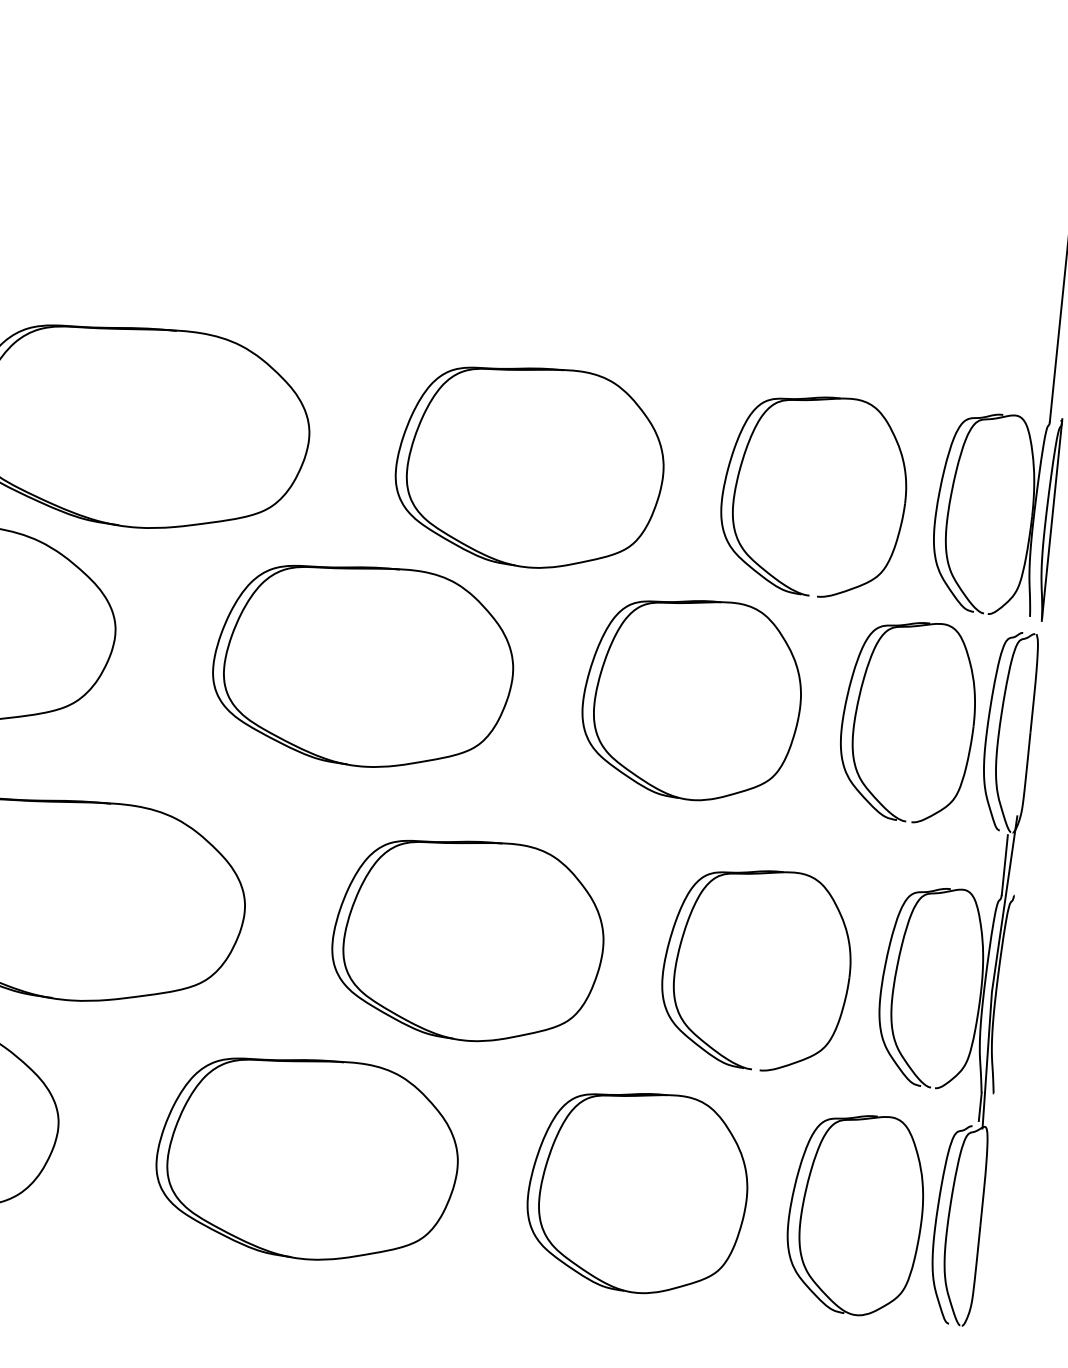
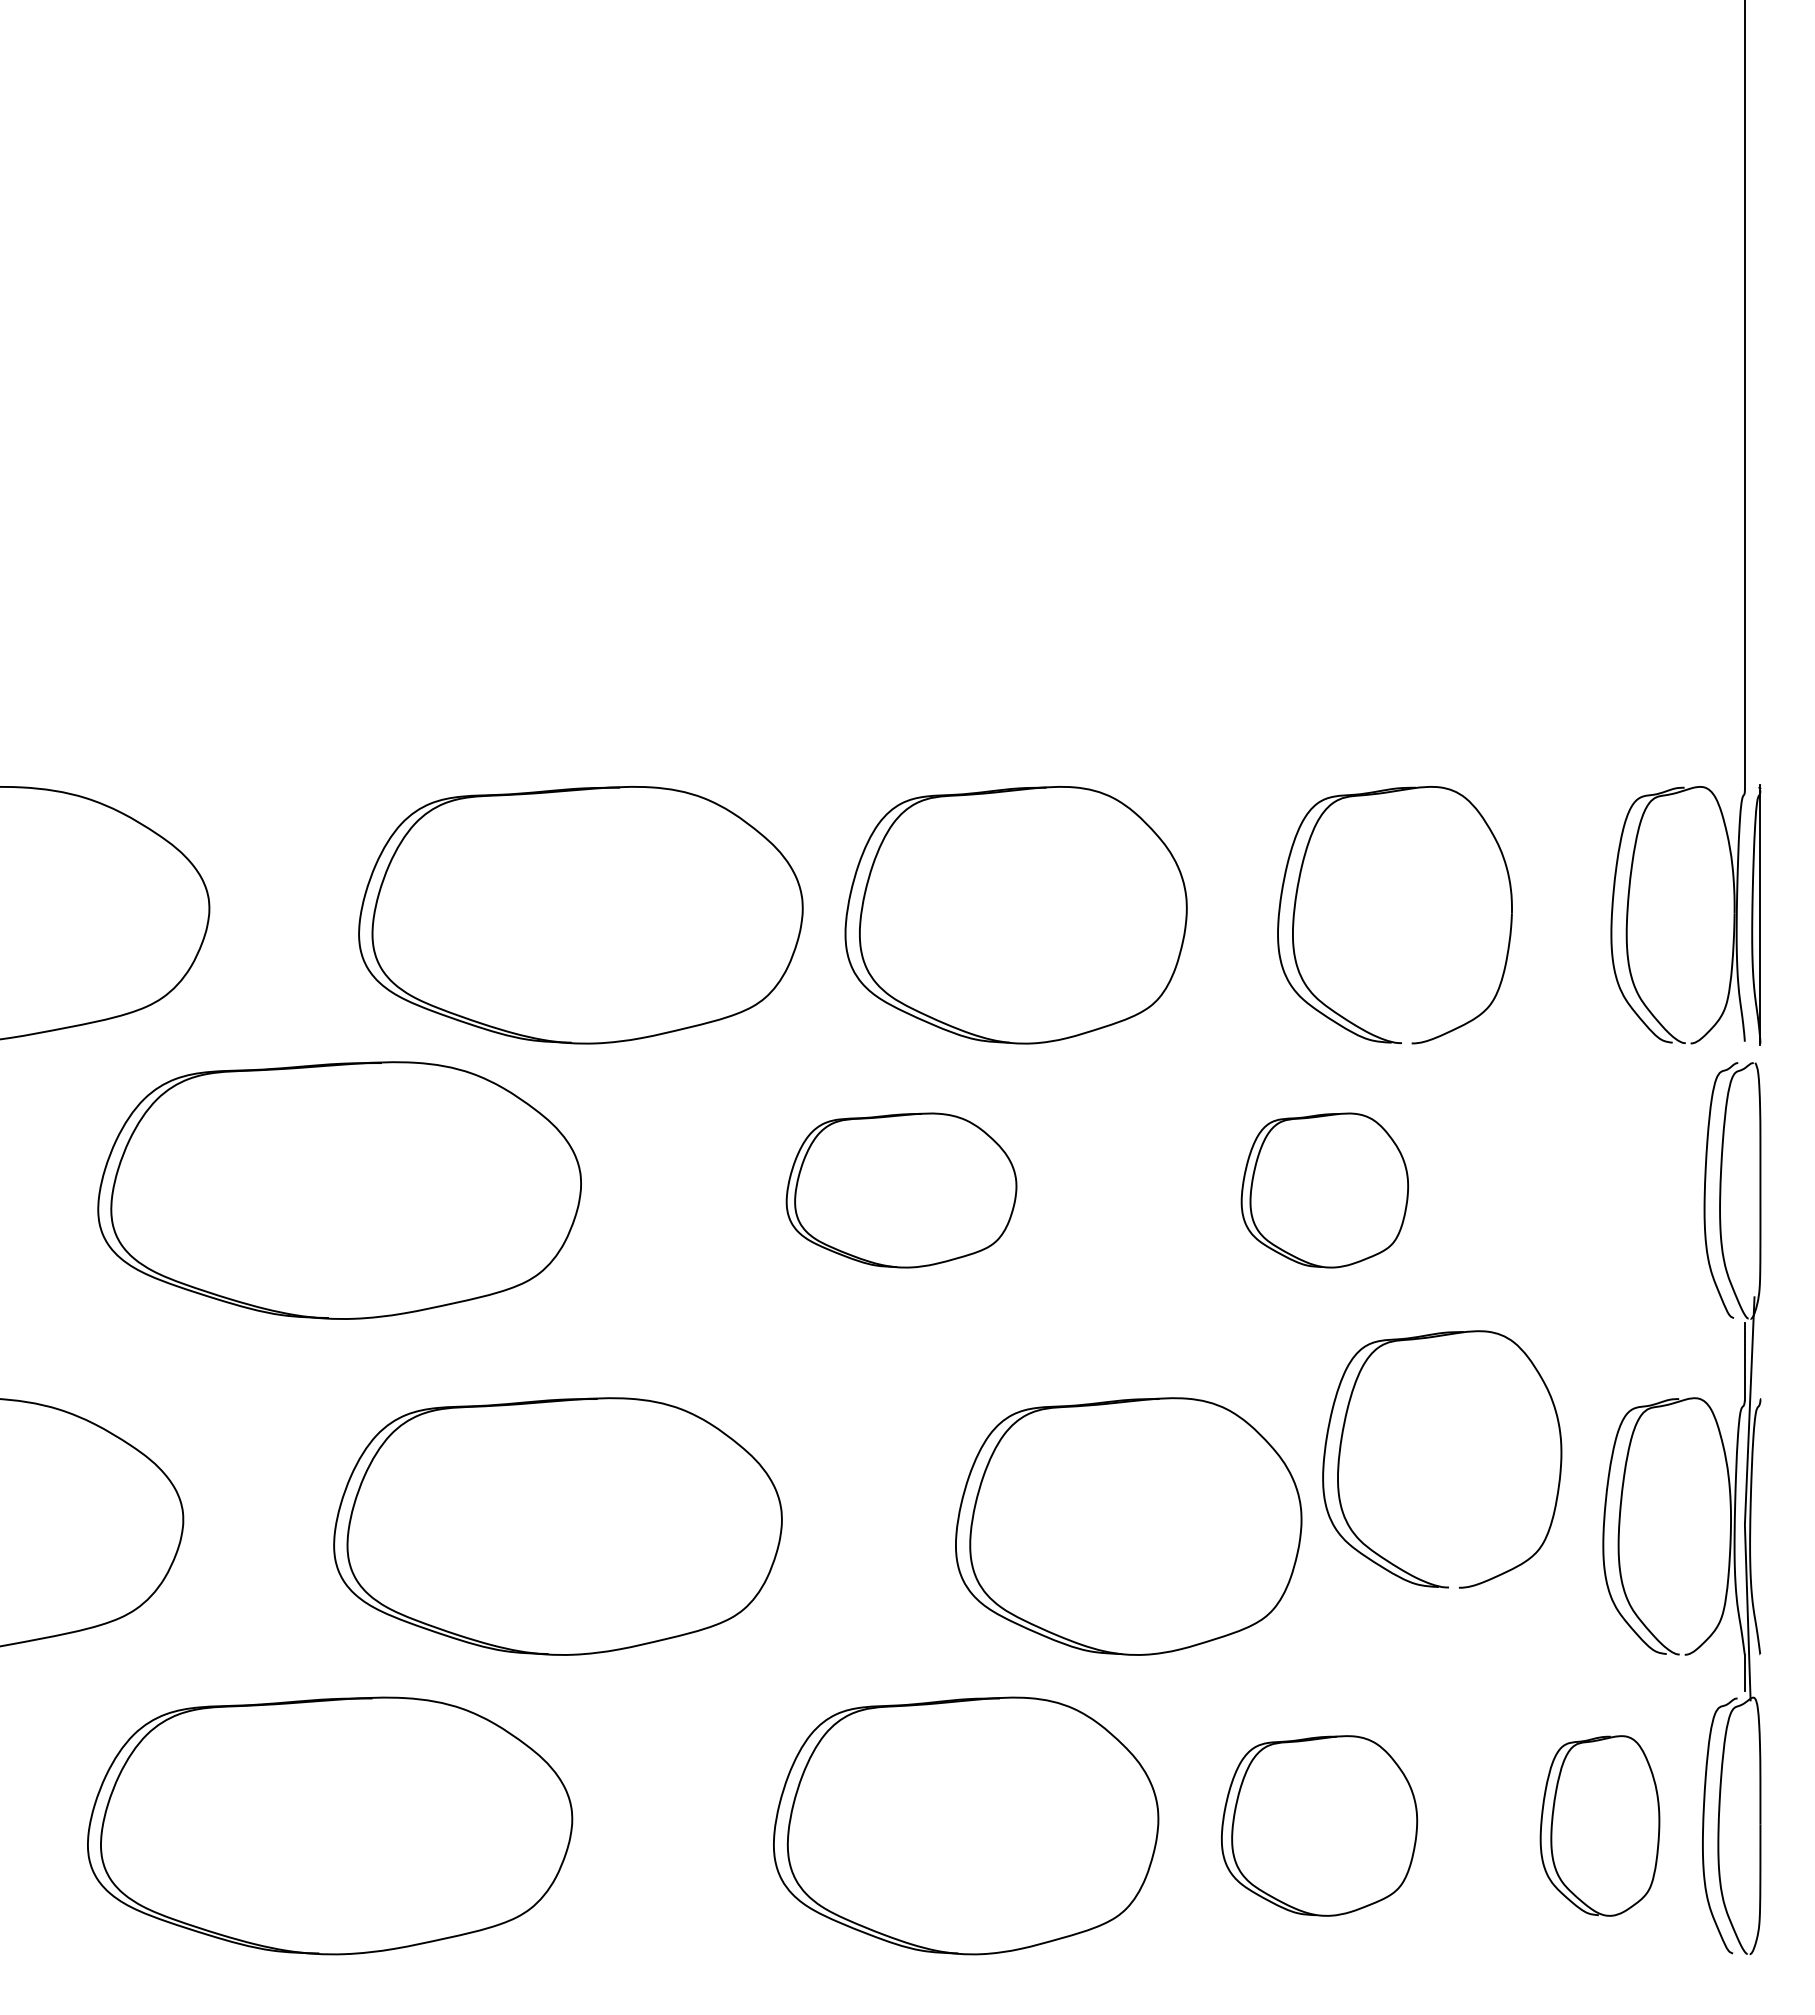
part: (529, 467) -> (1015, 915), moved
part: (738, 478) -> (1296, 903), moved
part: (363, 665) -> (901, 1190), size x0.6
part: (691, 699) -> (1324, 1190), size x0.6
part: (856, 715) -> (1536, 1189), removed
part: (468, 940) -> (1128, 1526), moved
part: (679, 952) -> (1341, 1448), moved
part: (307, 1158) -> (966, 1825), moved
part: (637, 1191) -> (1319, 1825), size x0.7
part: (855, 1213) -> (1599, 1825), size x0.7

